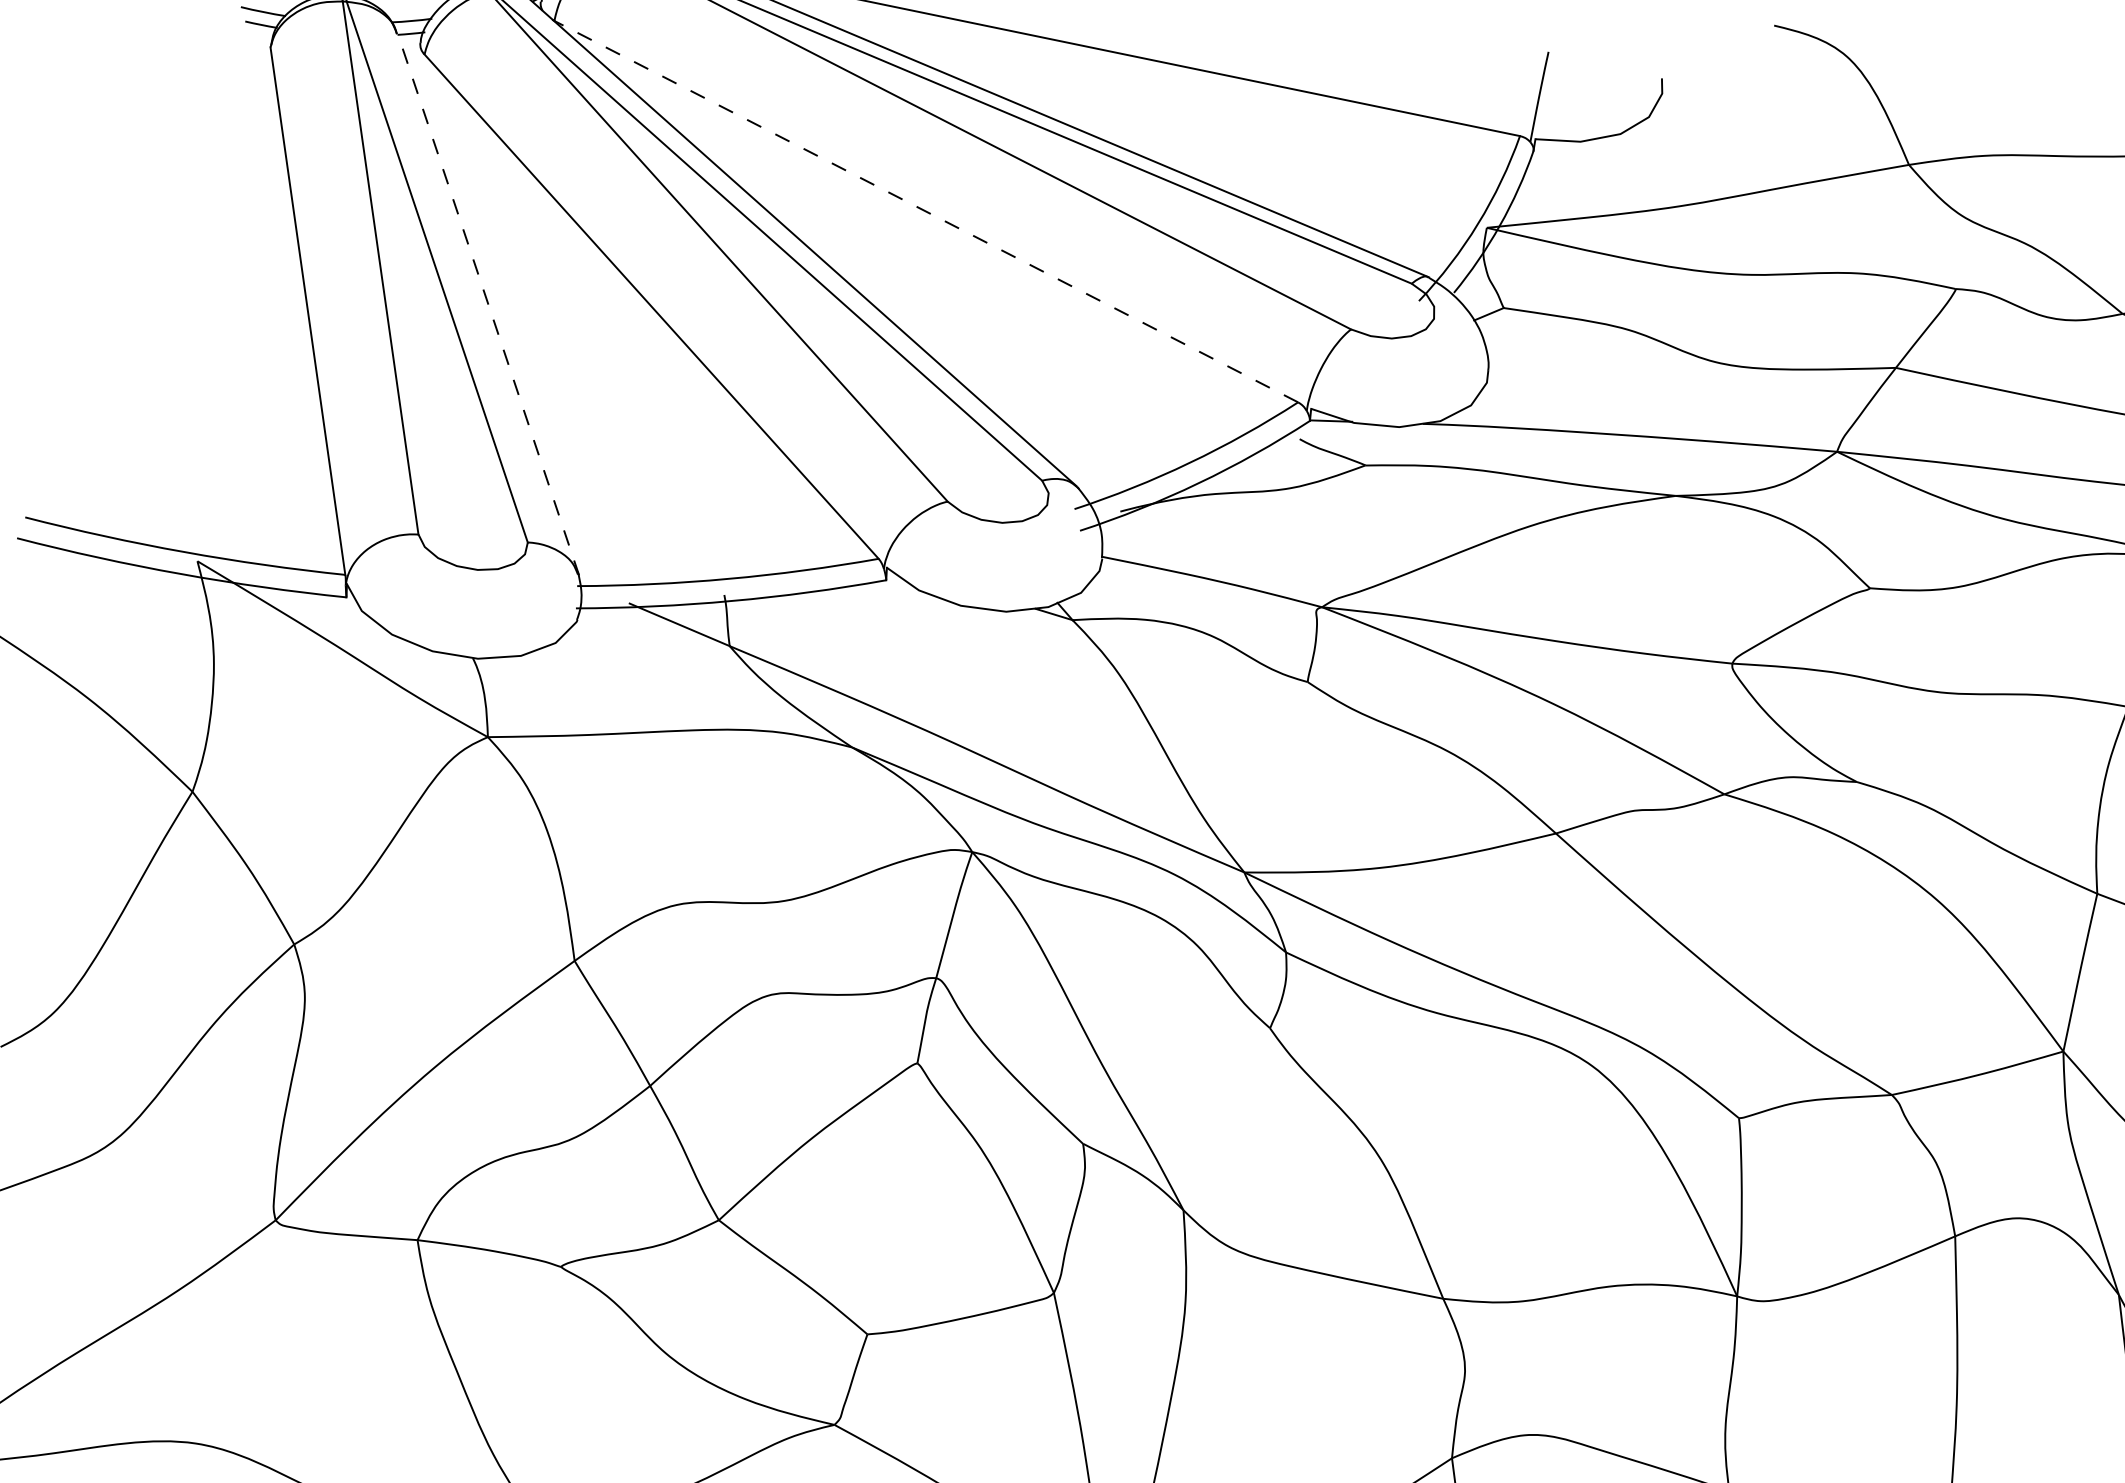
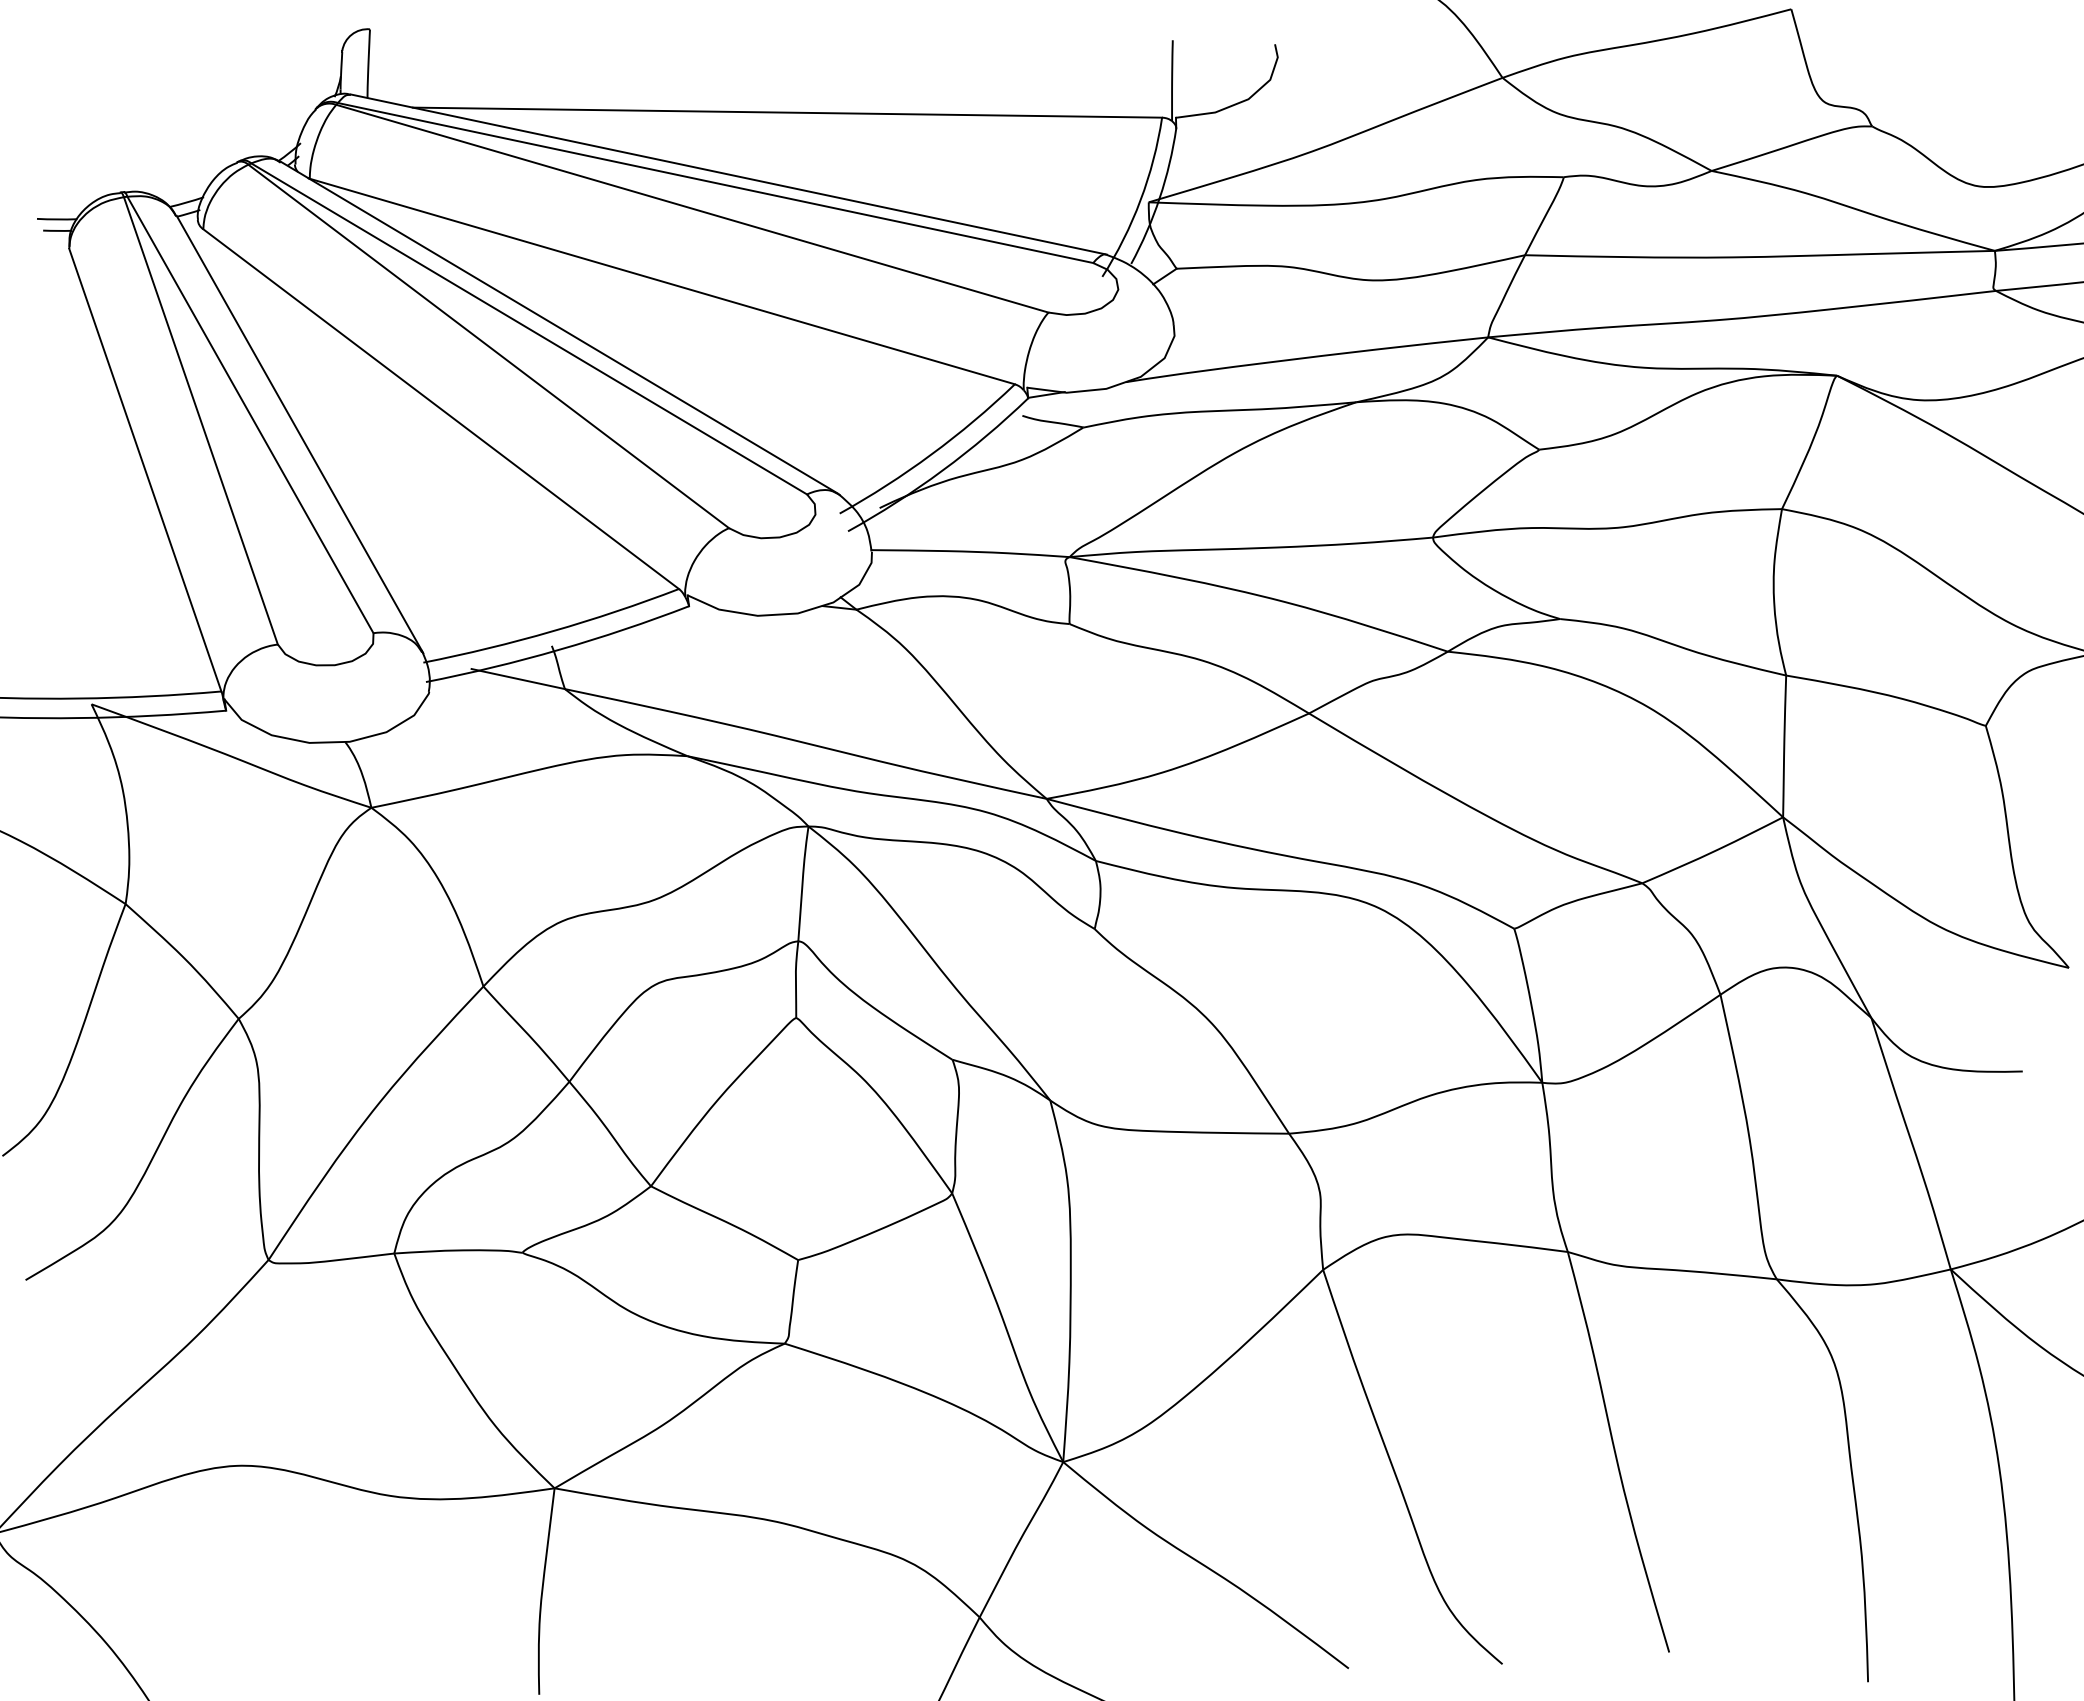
line: (925, 211) -> (661, 281), dashed -> solid
line: (488, 304) -> (300, 434), dashed -> solid

